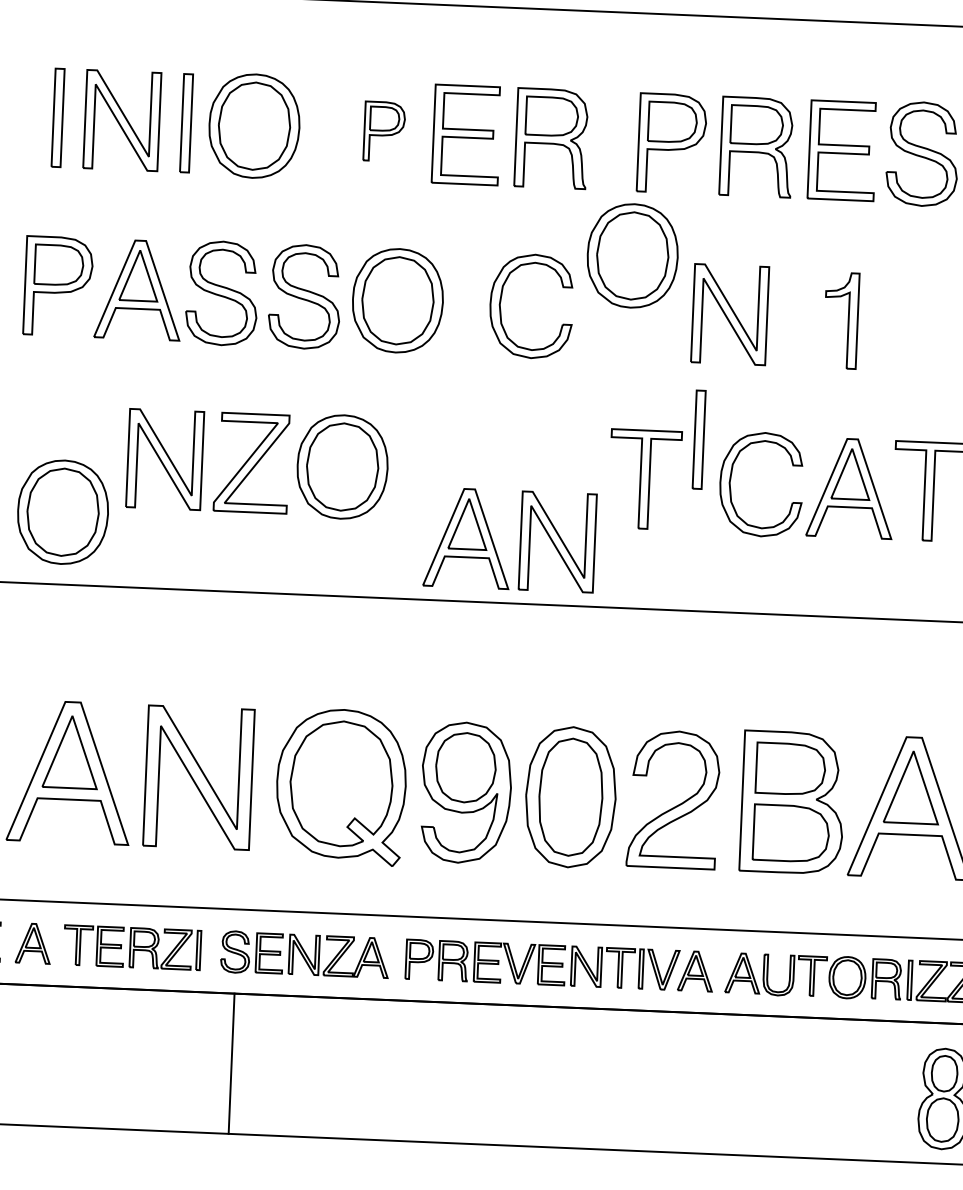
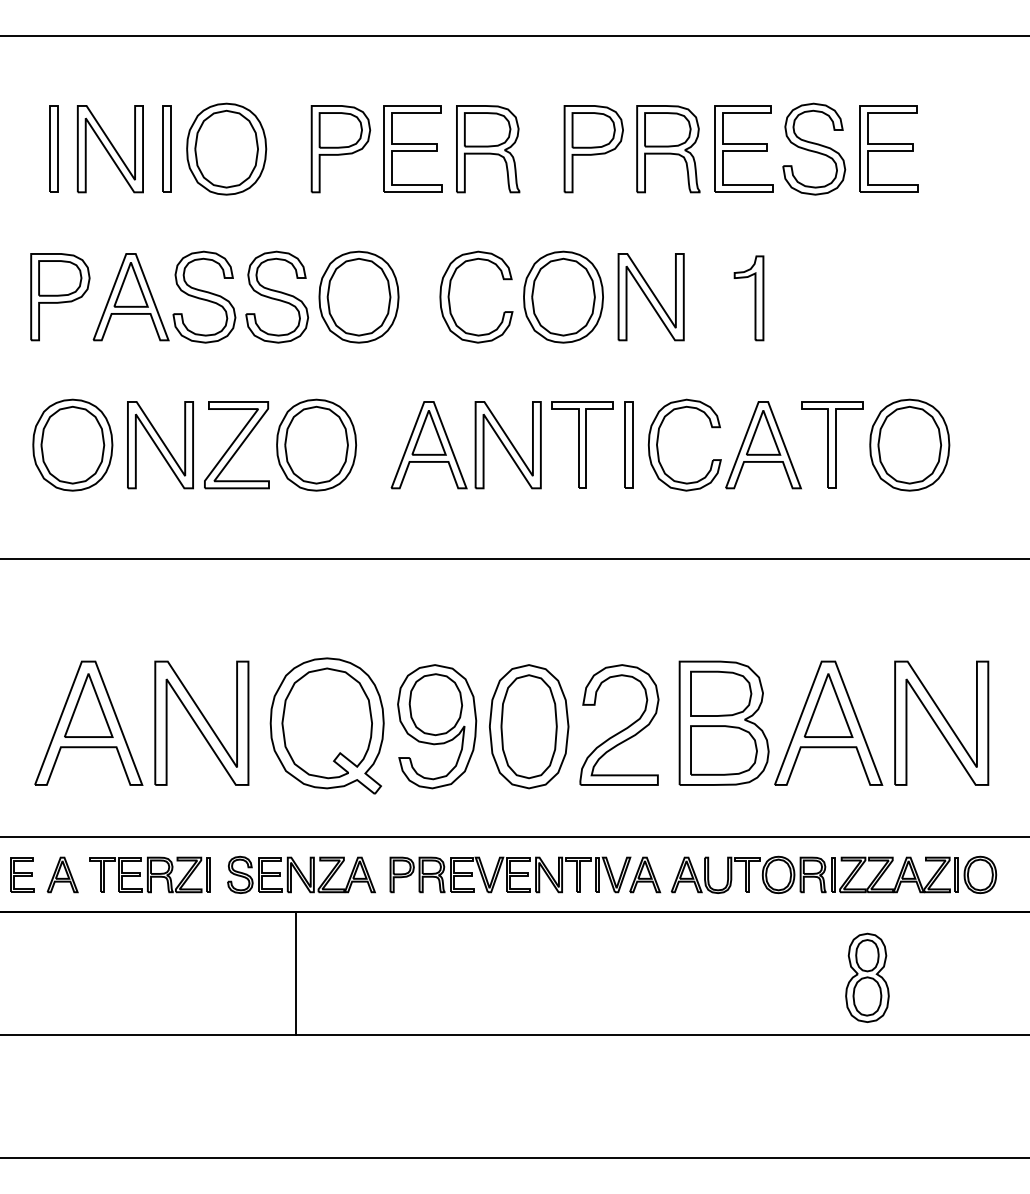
part: (383, 131) -> (340, 149), size x1.67
part: (632, 255) -> (563, 296), moved
part: (699, 439) -> (628, 444), moved
part: (62, 511) -> (72, 444), moved
part: (519, 540) -> (474, 445), moved
line: (232, 1062) -> (296, 972), moved

